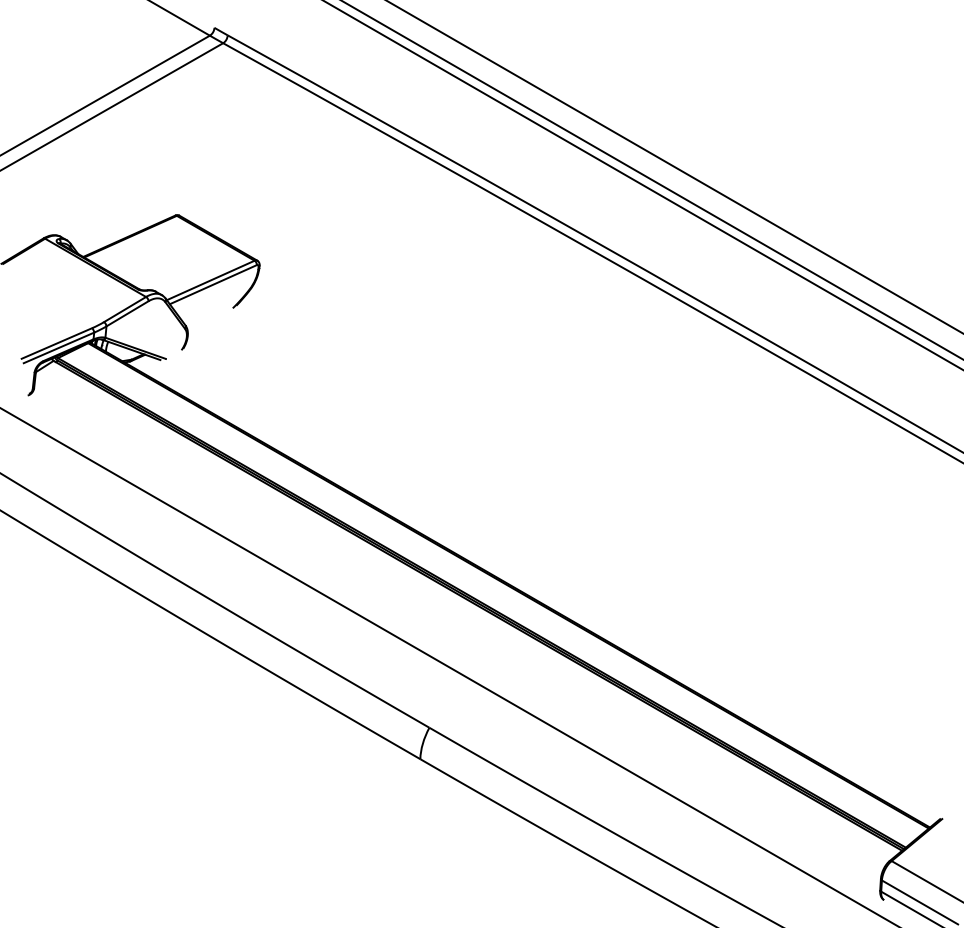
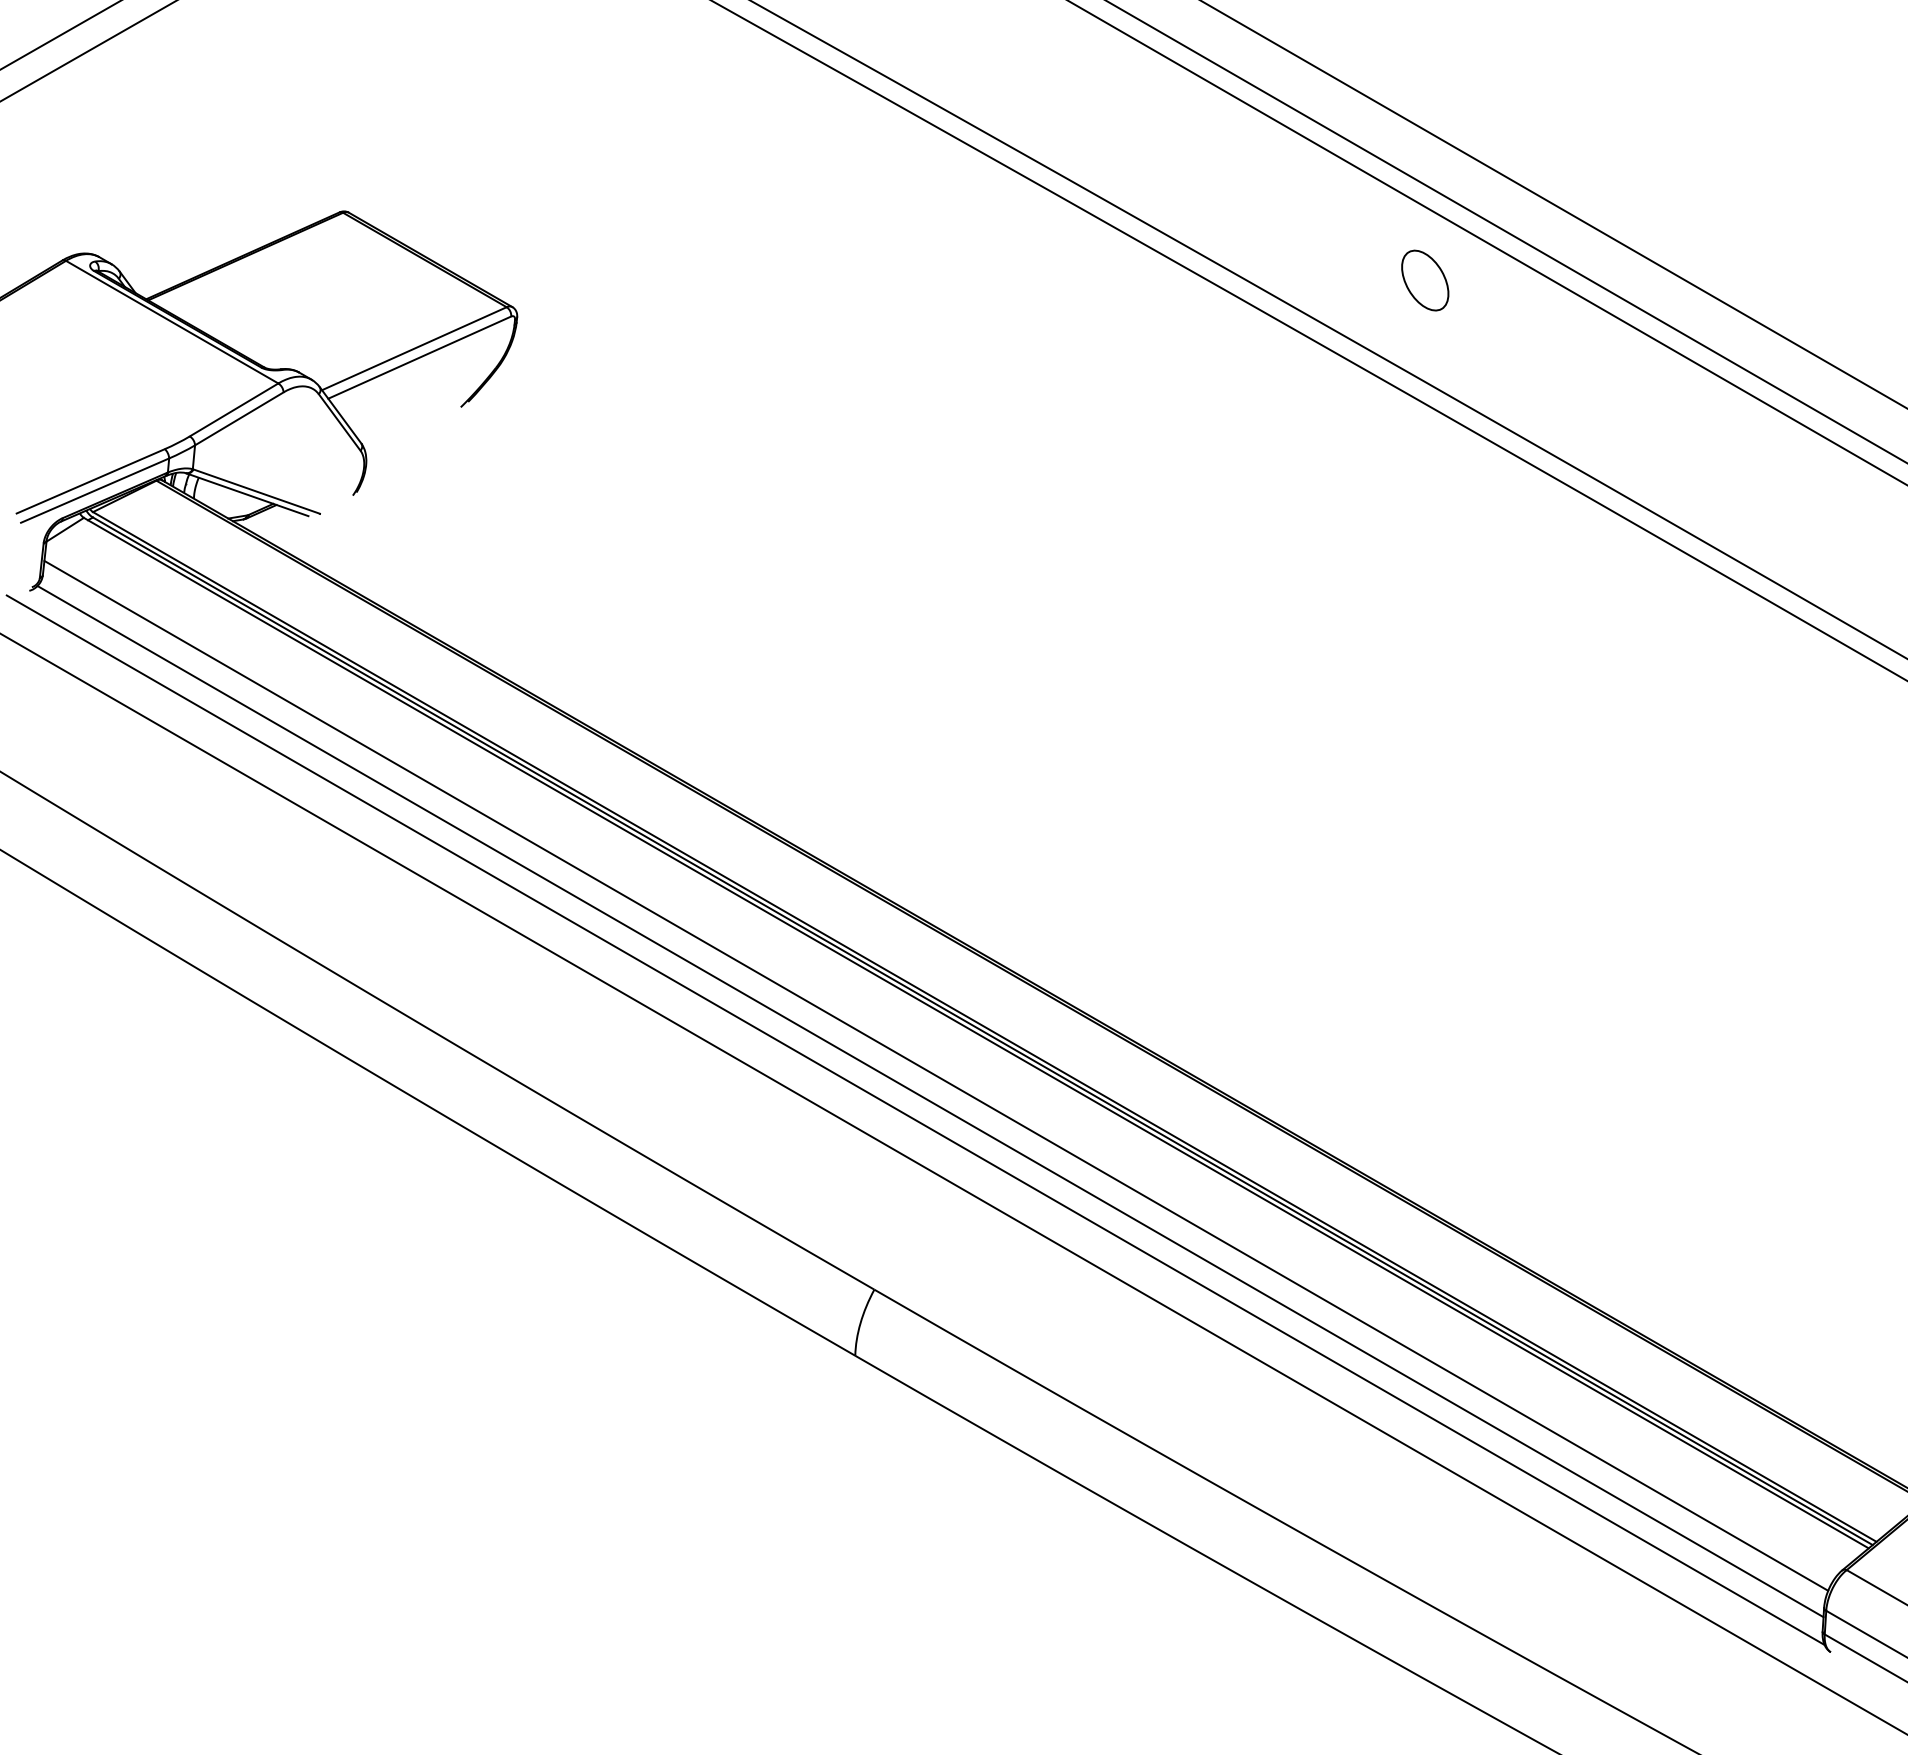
part: (691, 248) -> (1425, 281), added
line: (458, 625) -> (935, 1074), added
line: (455, 638) -> (929, 1101), added
line: (449, 646) -> (916, 1118), added

